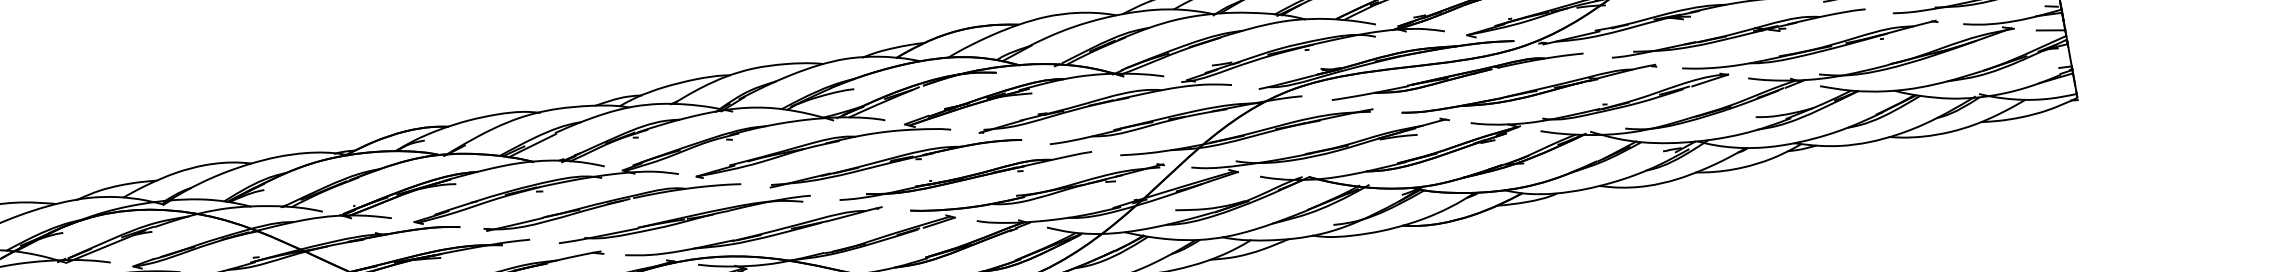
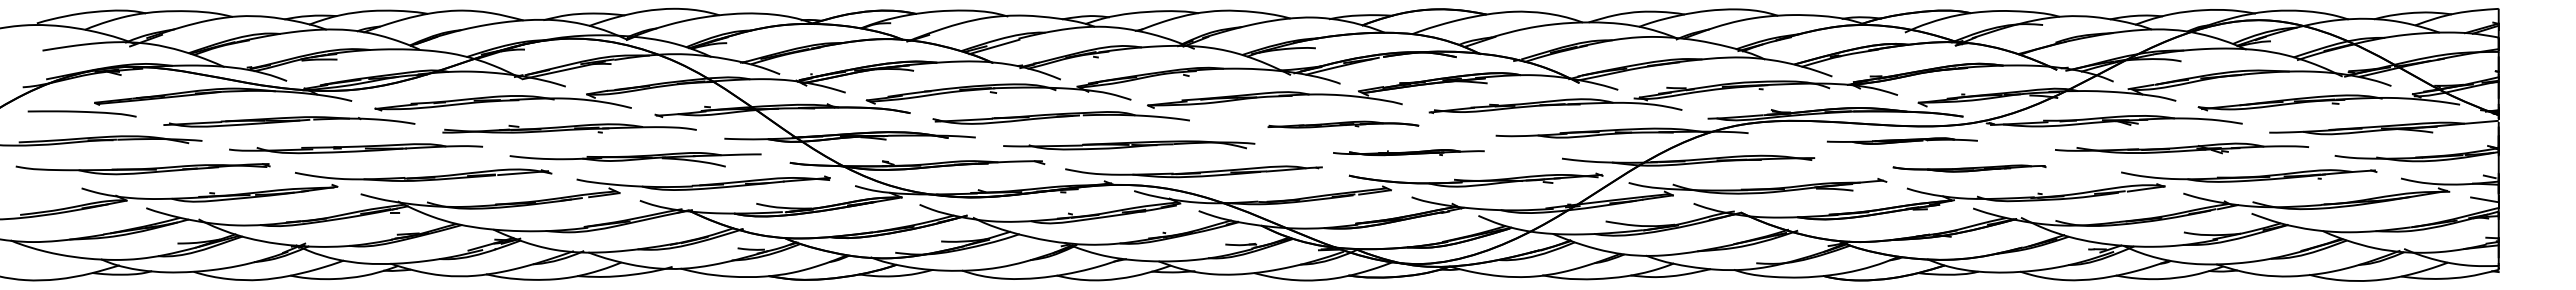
part: (1457, 75) -> (1902, 140), size x0.6
part: (1529, 91) -> (1969, 168), size x0.6
part: (895, 160) -> (1343, 124), size x0.6
part: (965, 176) -> (1408, 152), size x0.6

